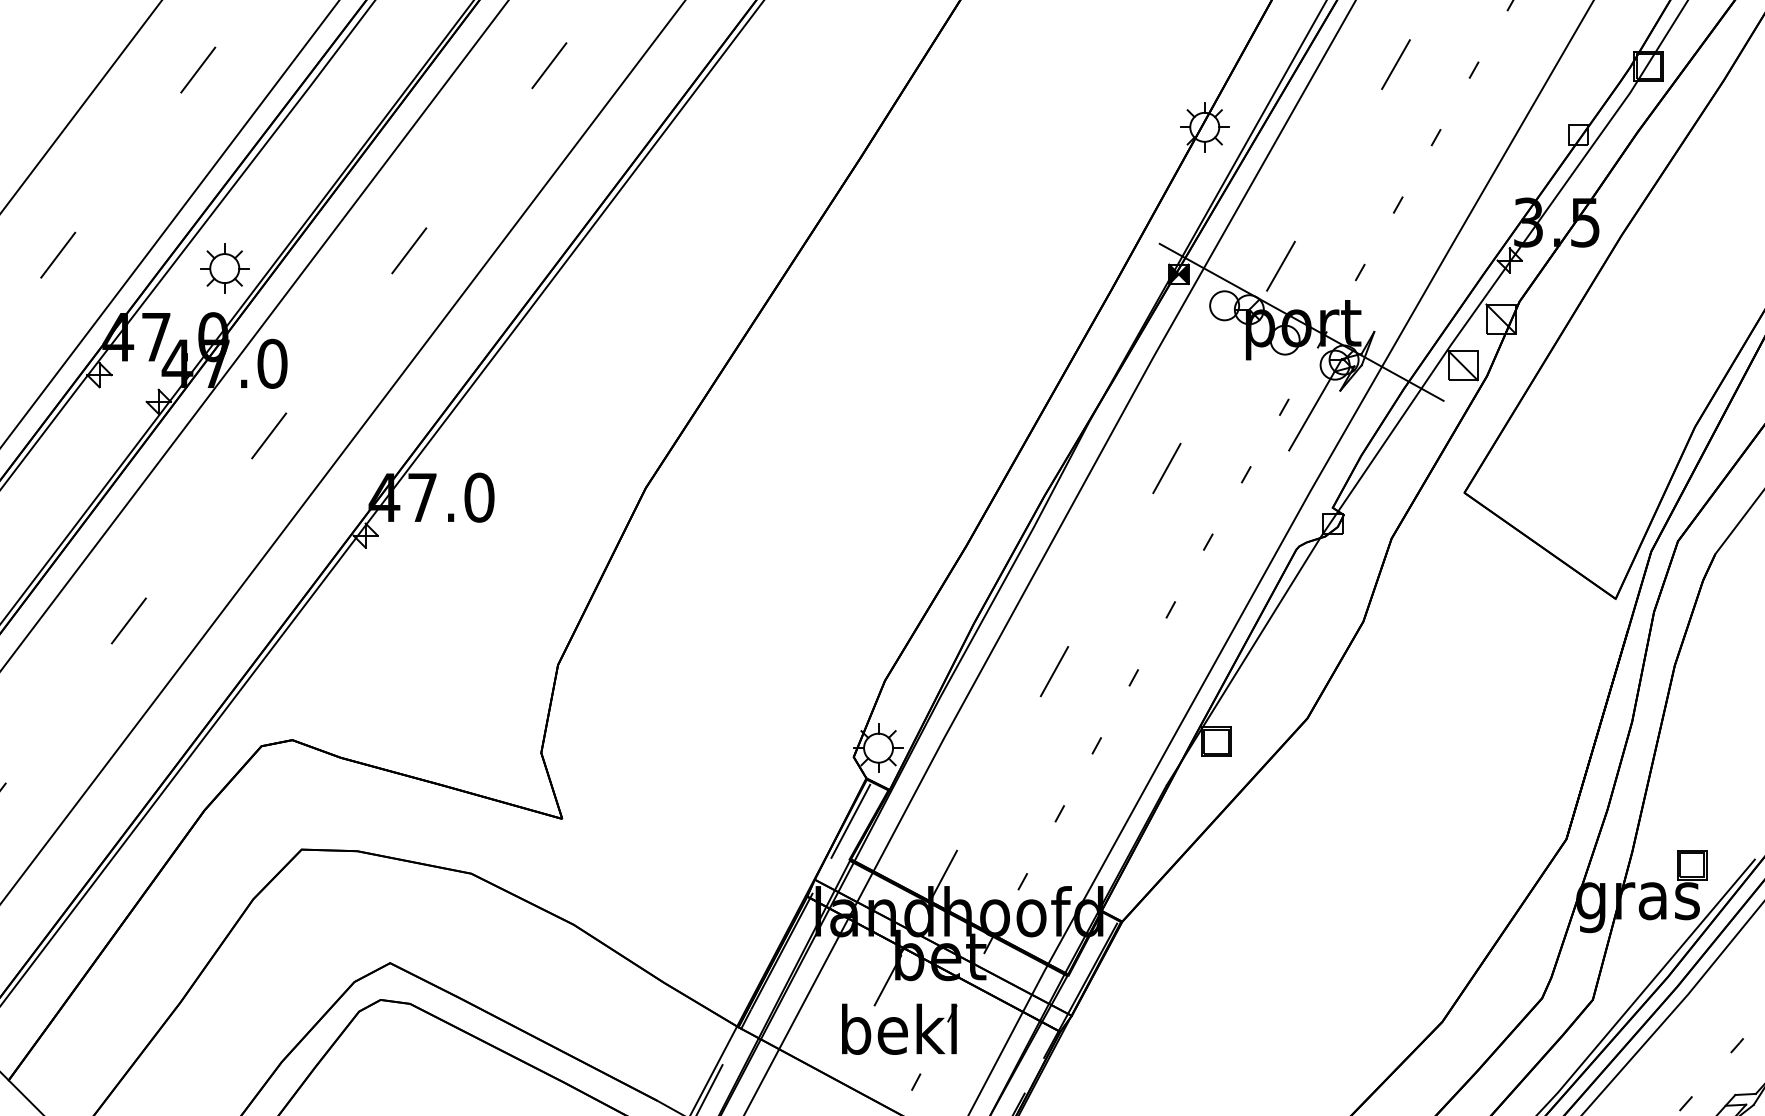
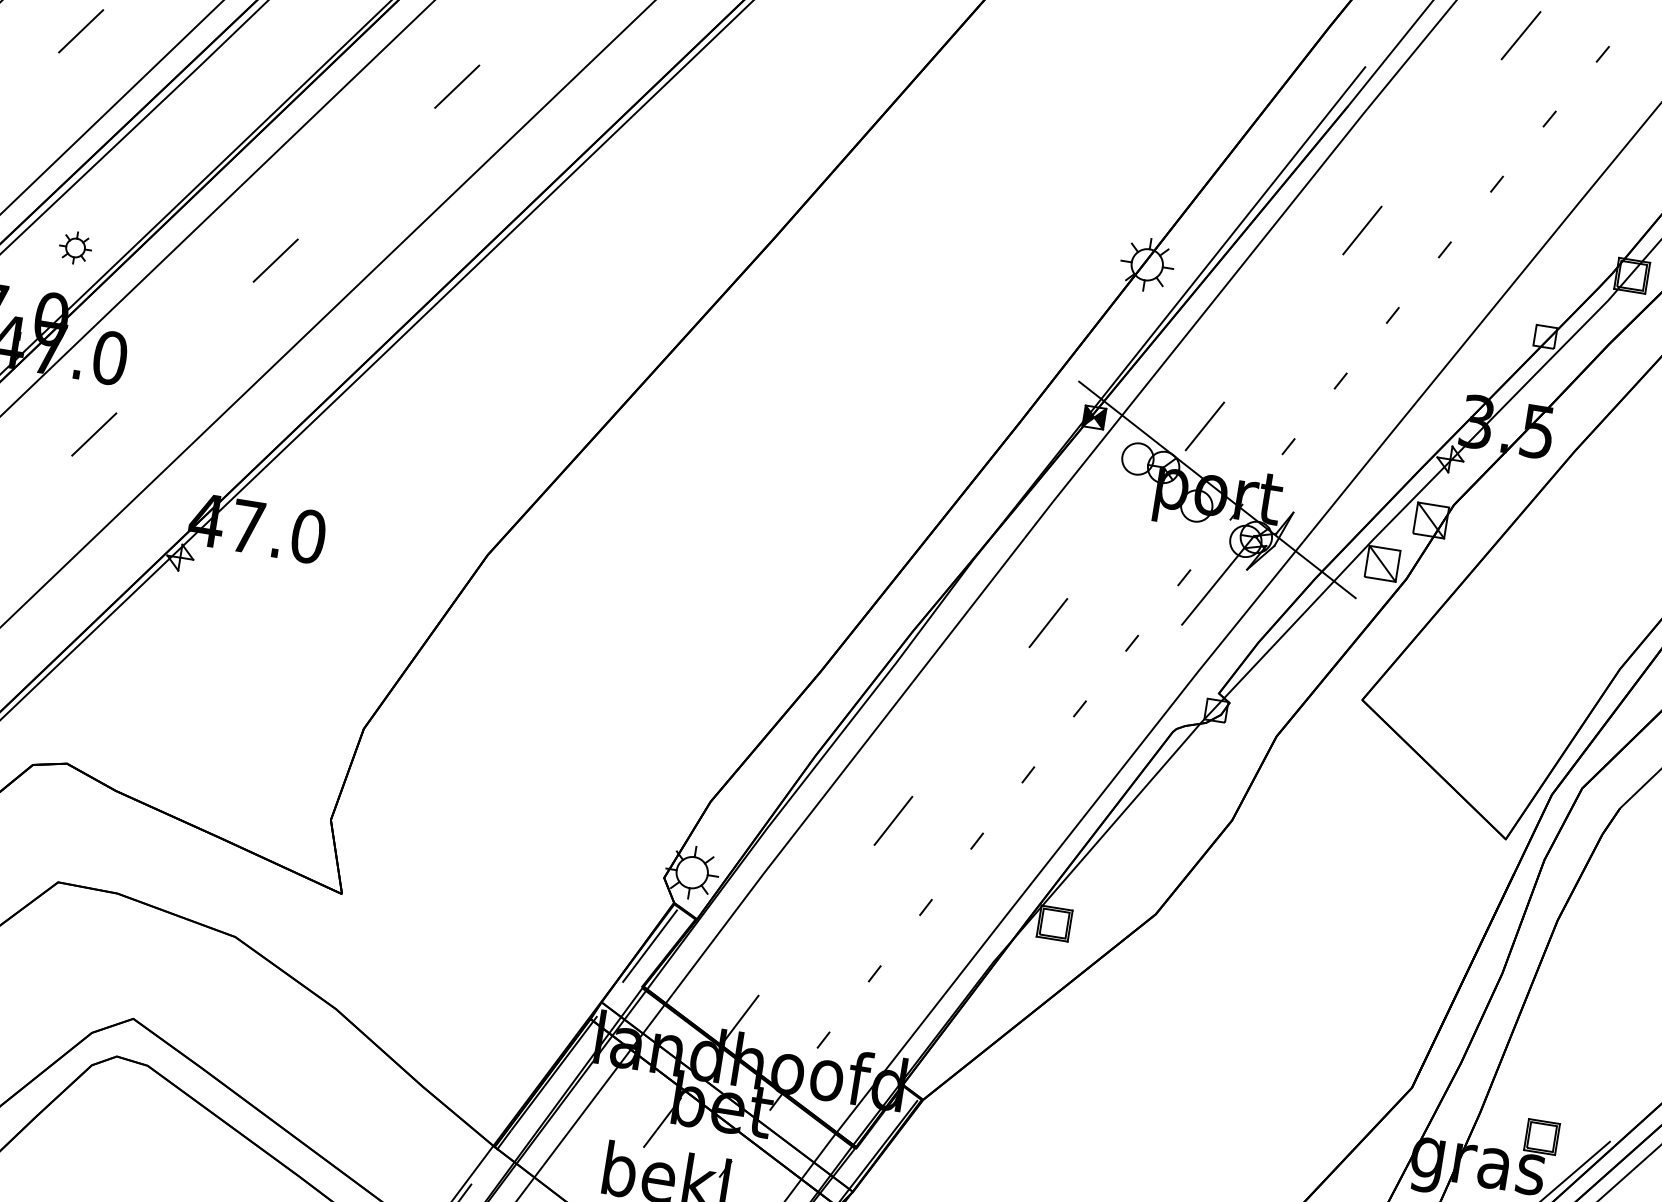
part: (224, 268) -> (75, 247), size x0.6

